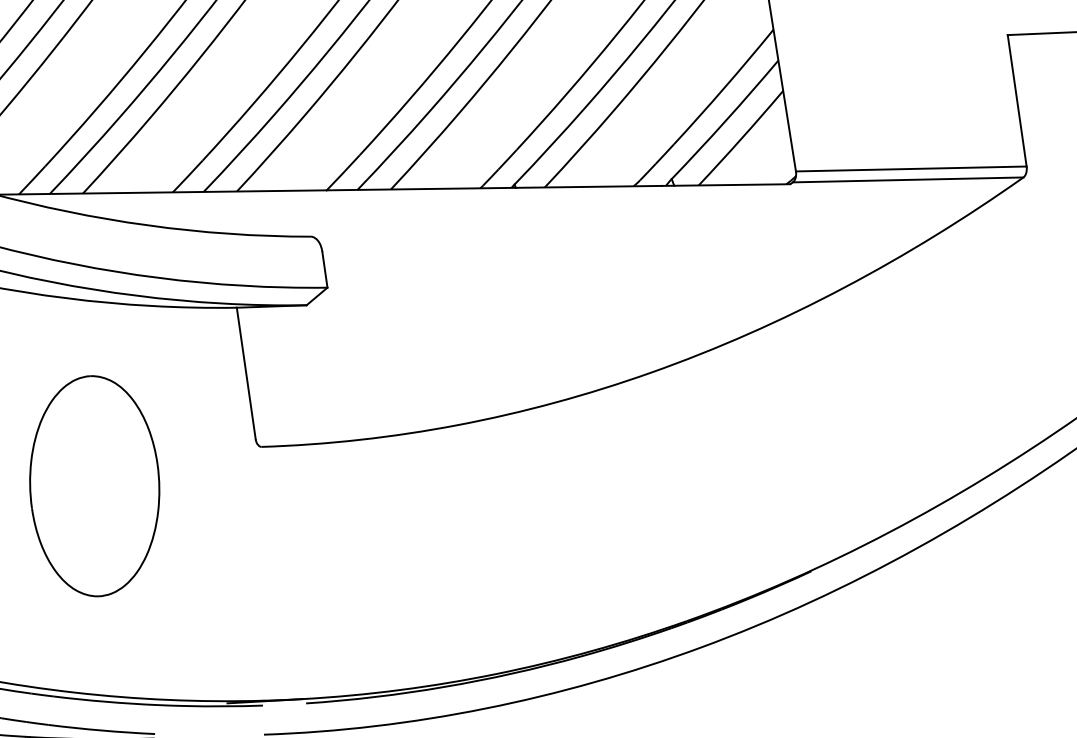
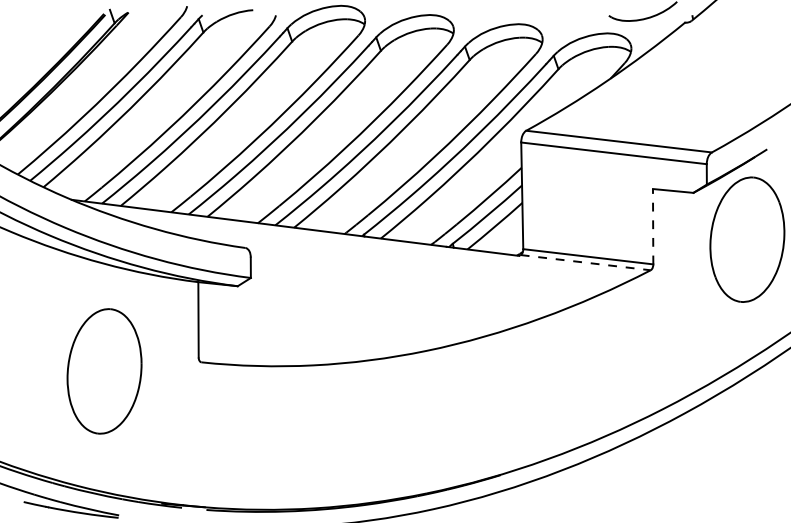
line: (1017, 100) -> (653, 226), solid -> dashed
line: (909, 179) -> (586, 262), solid -> dashed

